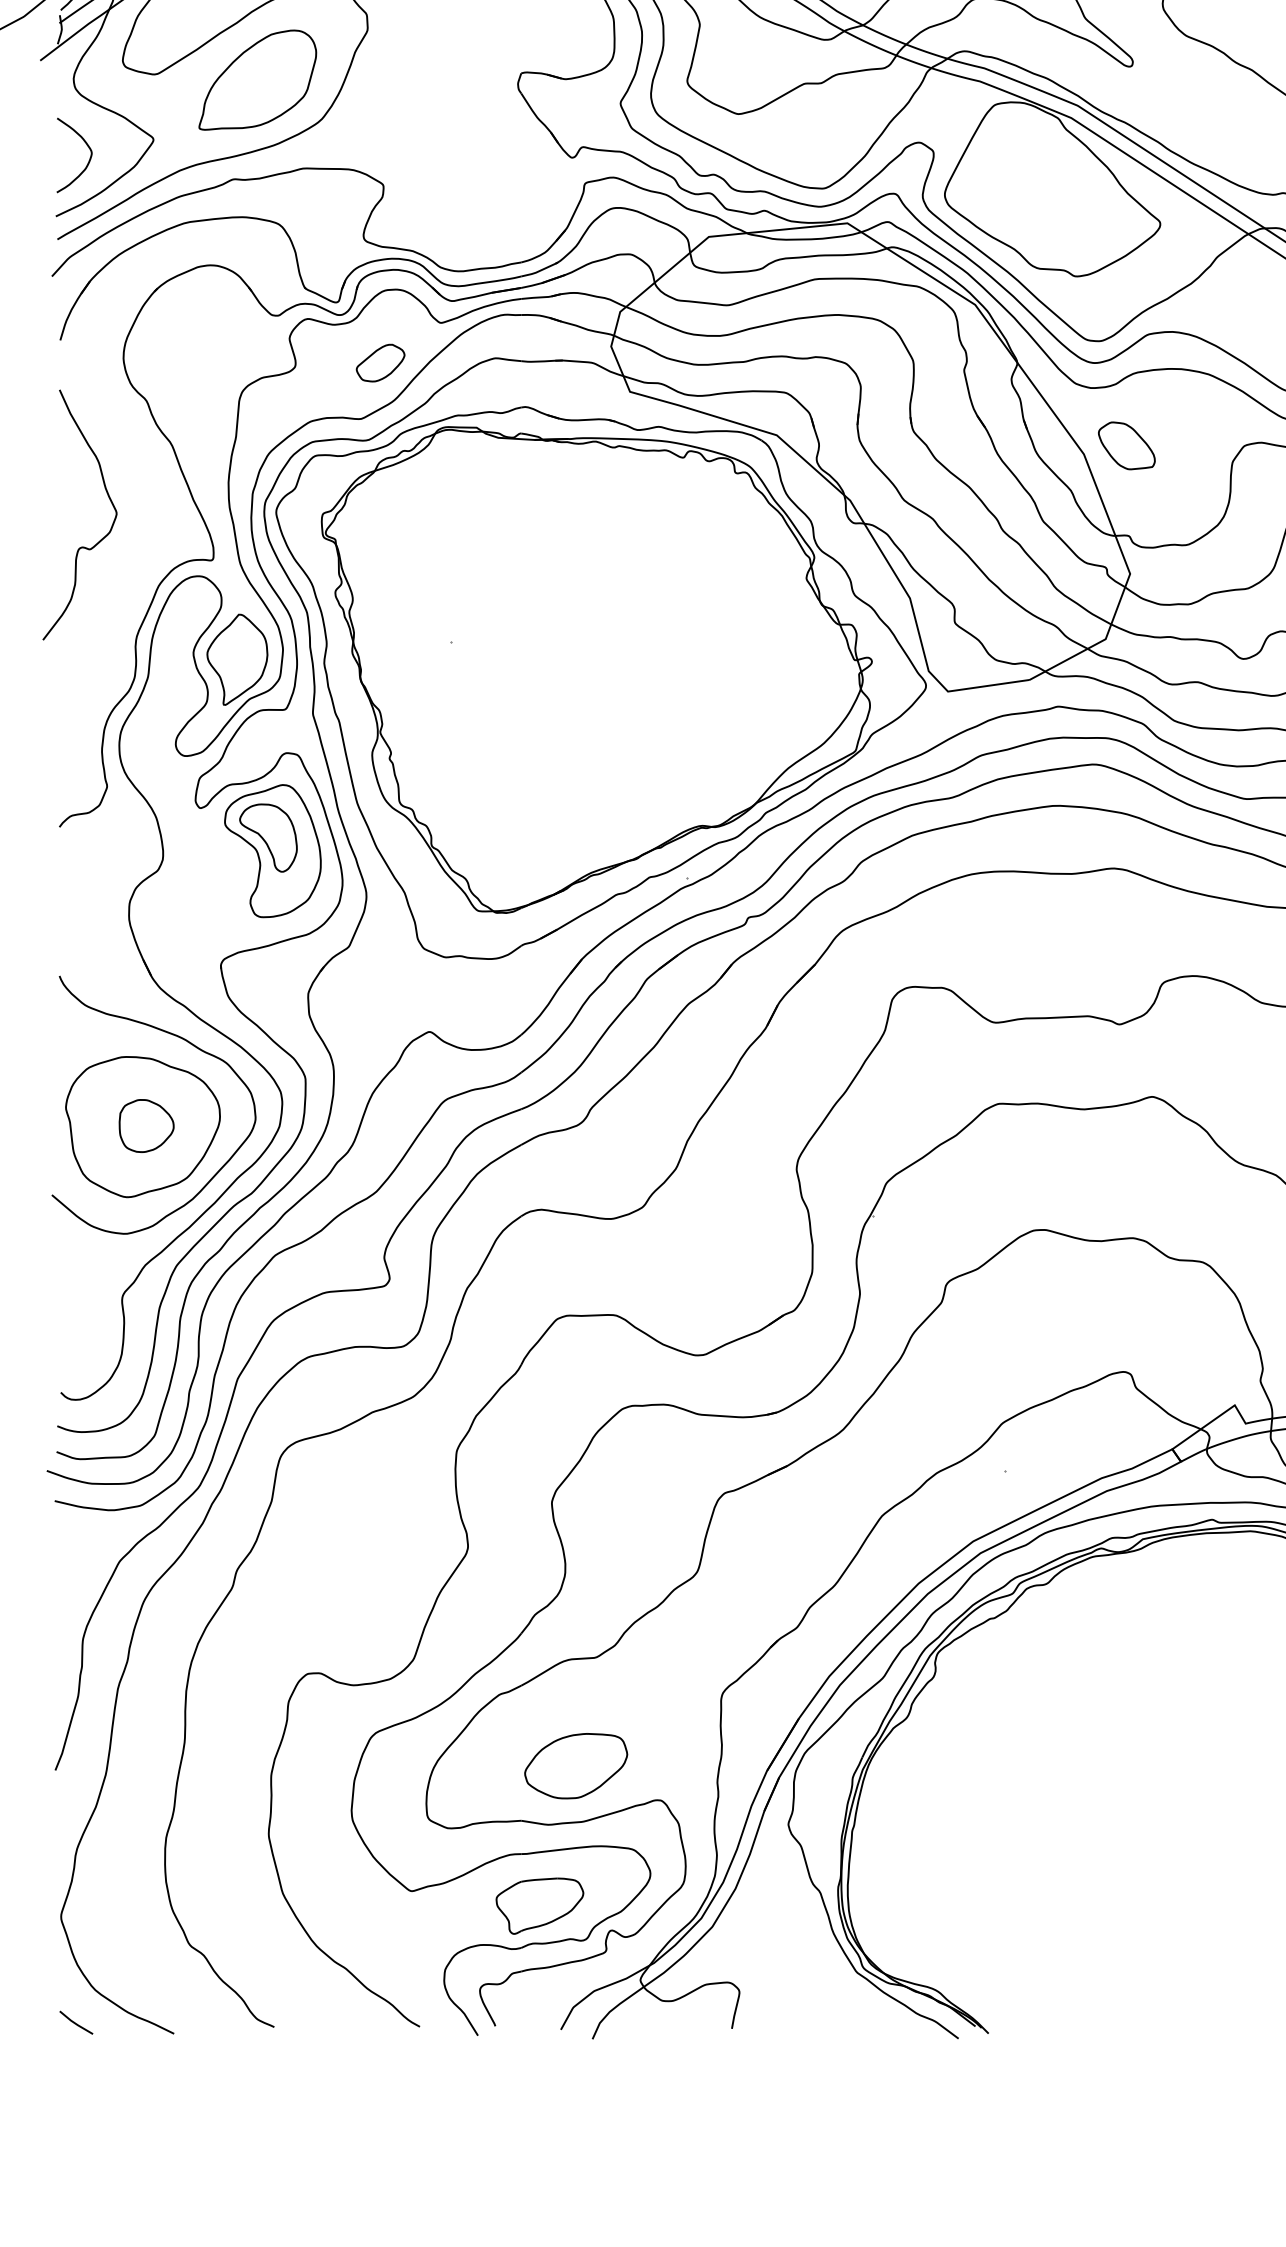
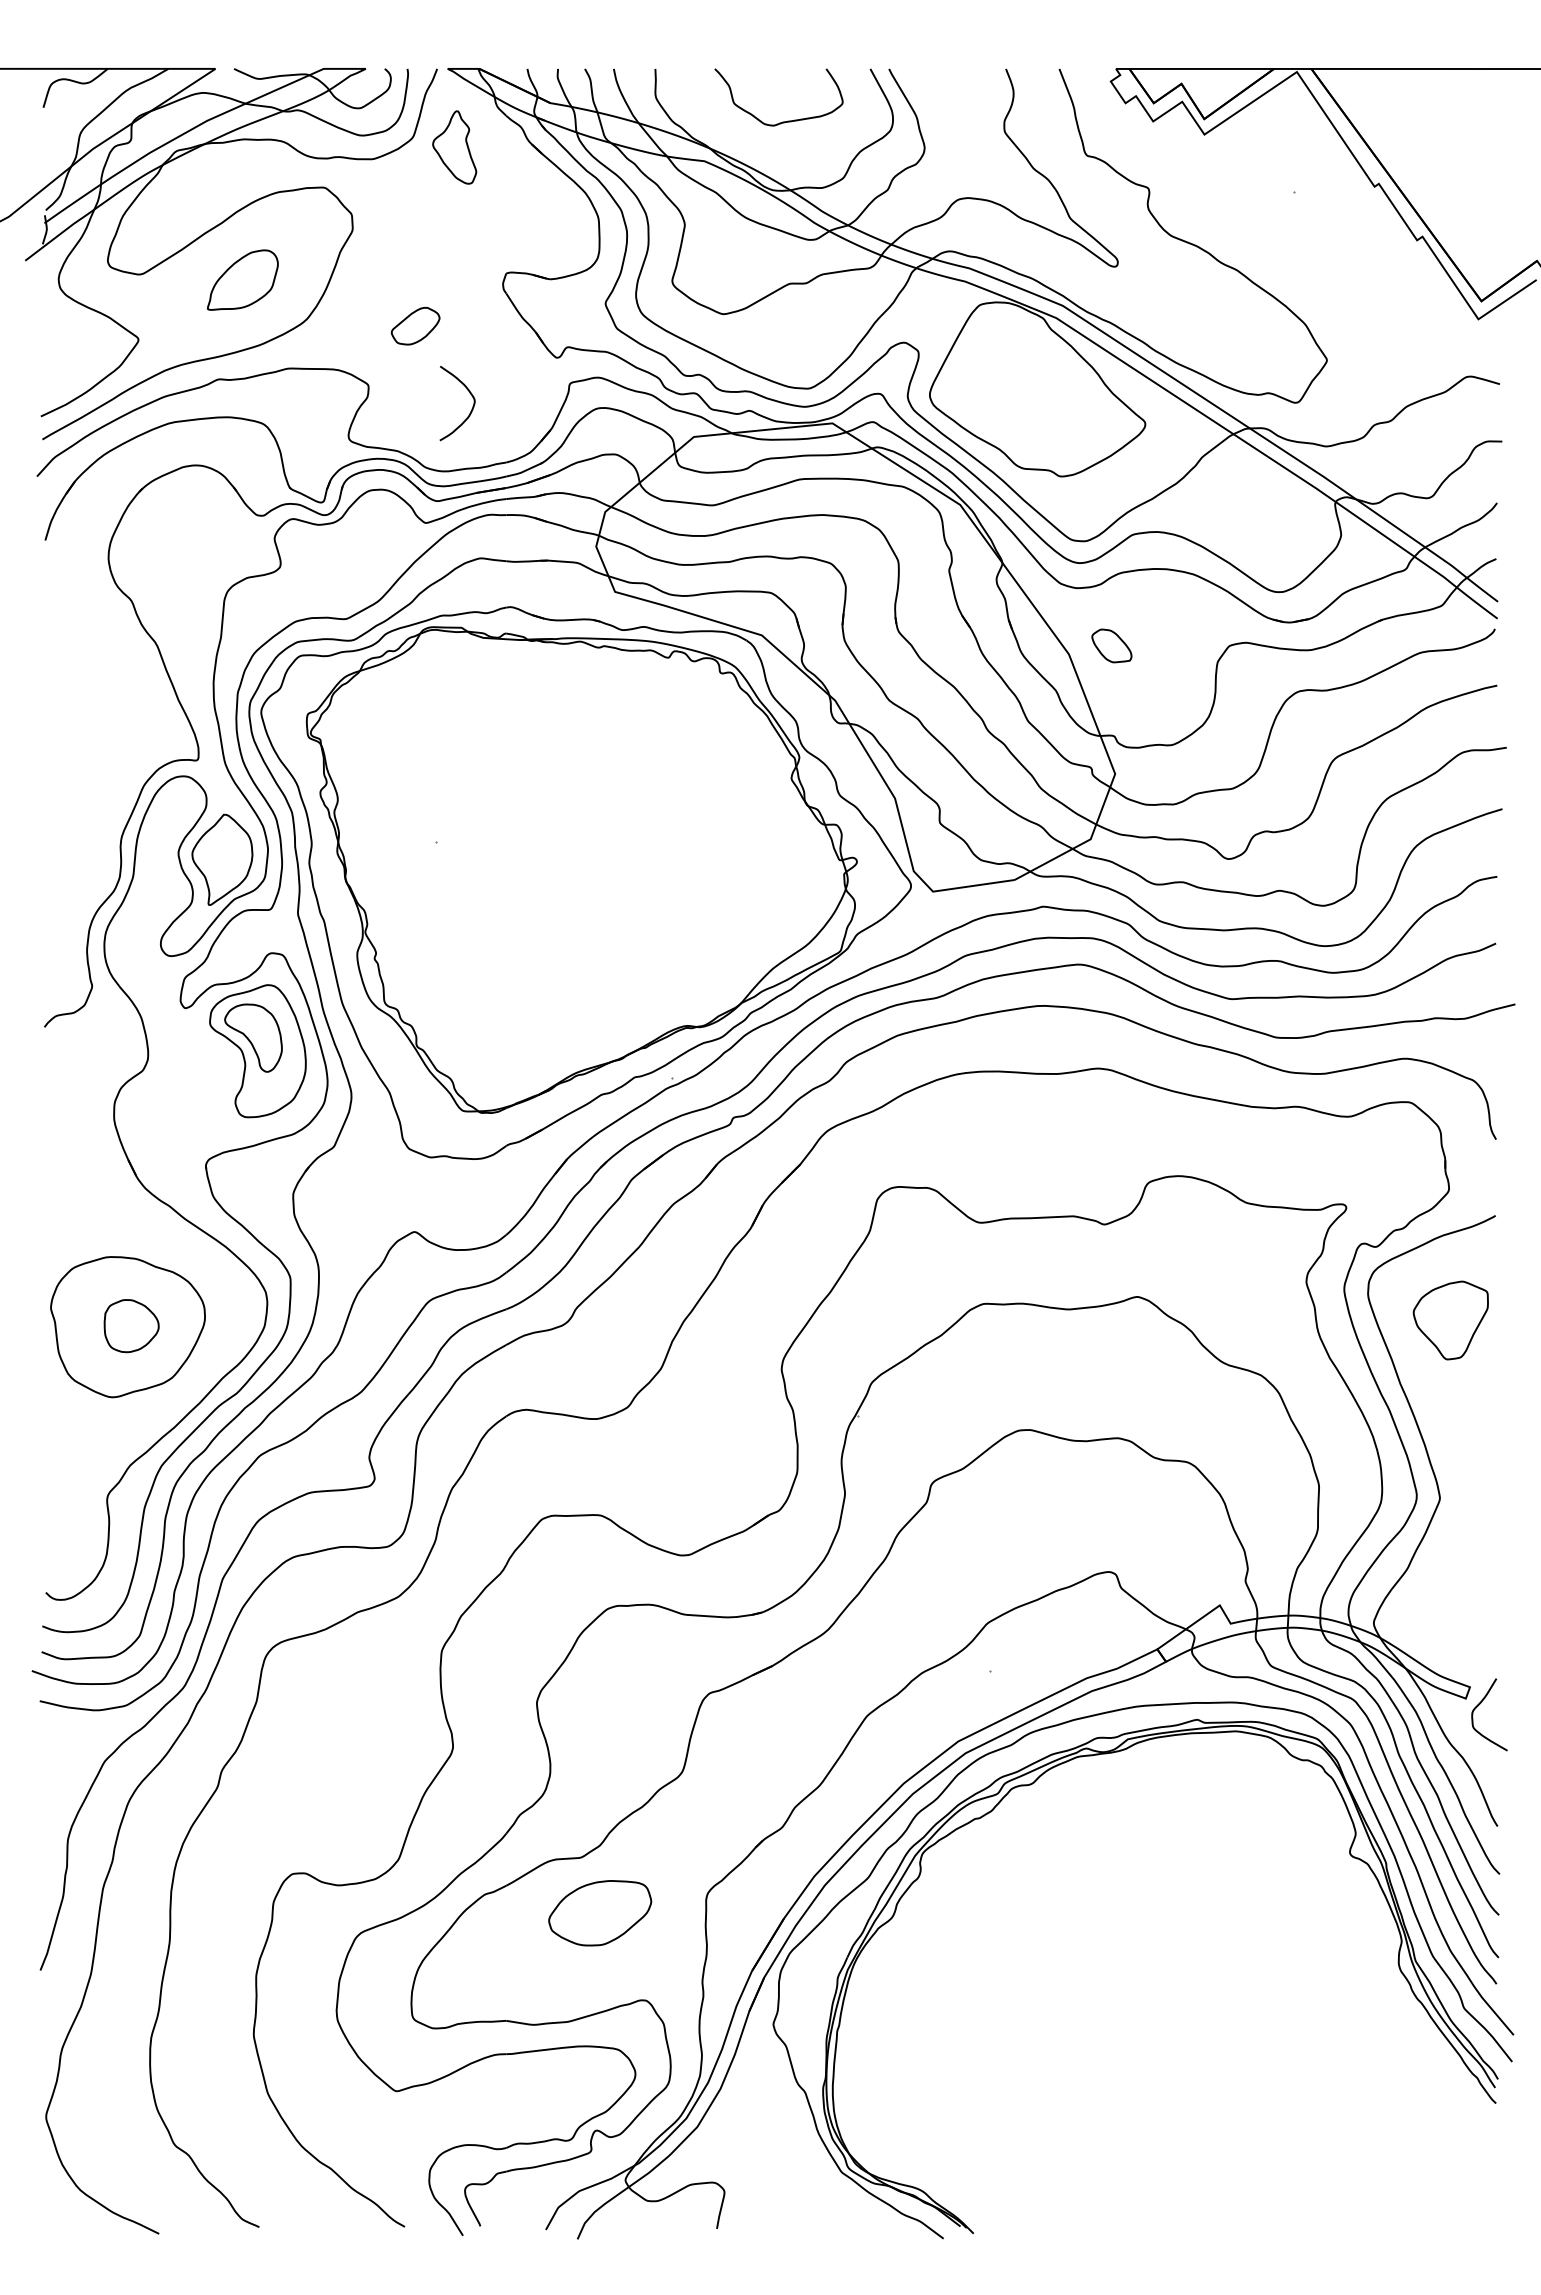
part: (257, 79) -> (242, 279), size x0.6
curve: (88, 160) -> (471, 408), moved
part: (380, 363) -> (415, 326), moved
part: (1126, 445) -> (1111, 645), size x0.7
curve: (81, 546) -> (66, 746), removed
curve: (188, 1043) -> (173, 1243), removed
part: (576, 1766) -> (600, 1913), moved
part: (539, 1905) -> (524, 2105), removed
line: (75, 2022) -> (60, 2222), removed

